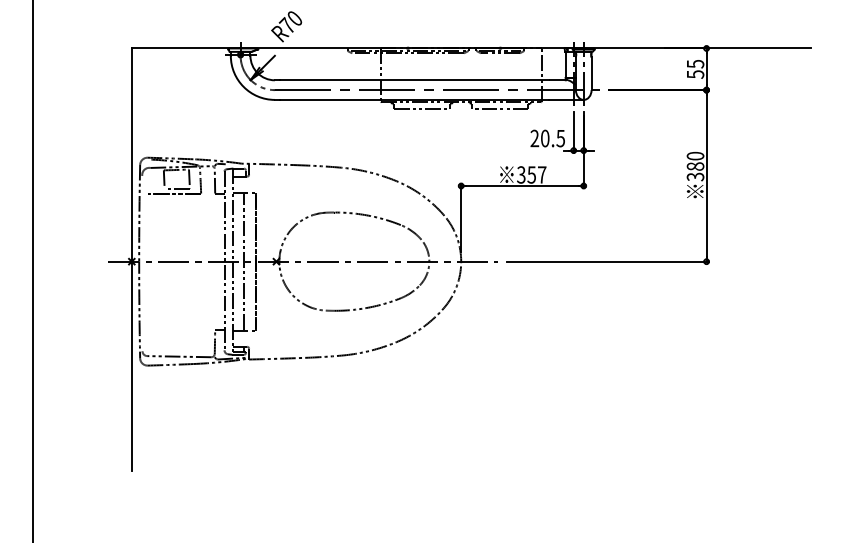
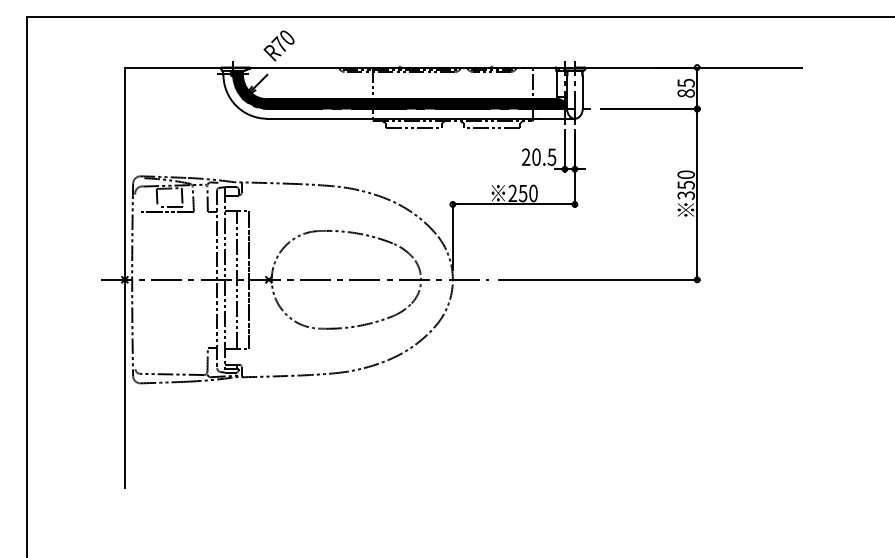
hatch: (408, 70) -> (400, 89), added
text: (694, 74) -> (685, 93), 55 -> 85
text: (694, 165) -> (685, 184), 380 -> 350
text: (531, 174) -> (522, 193), 357 -> 250

